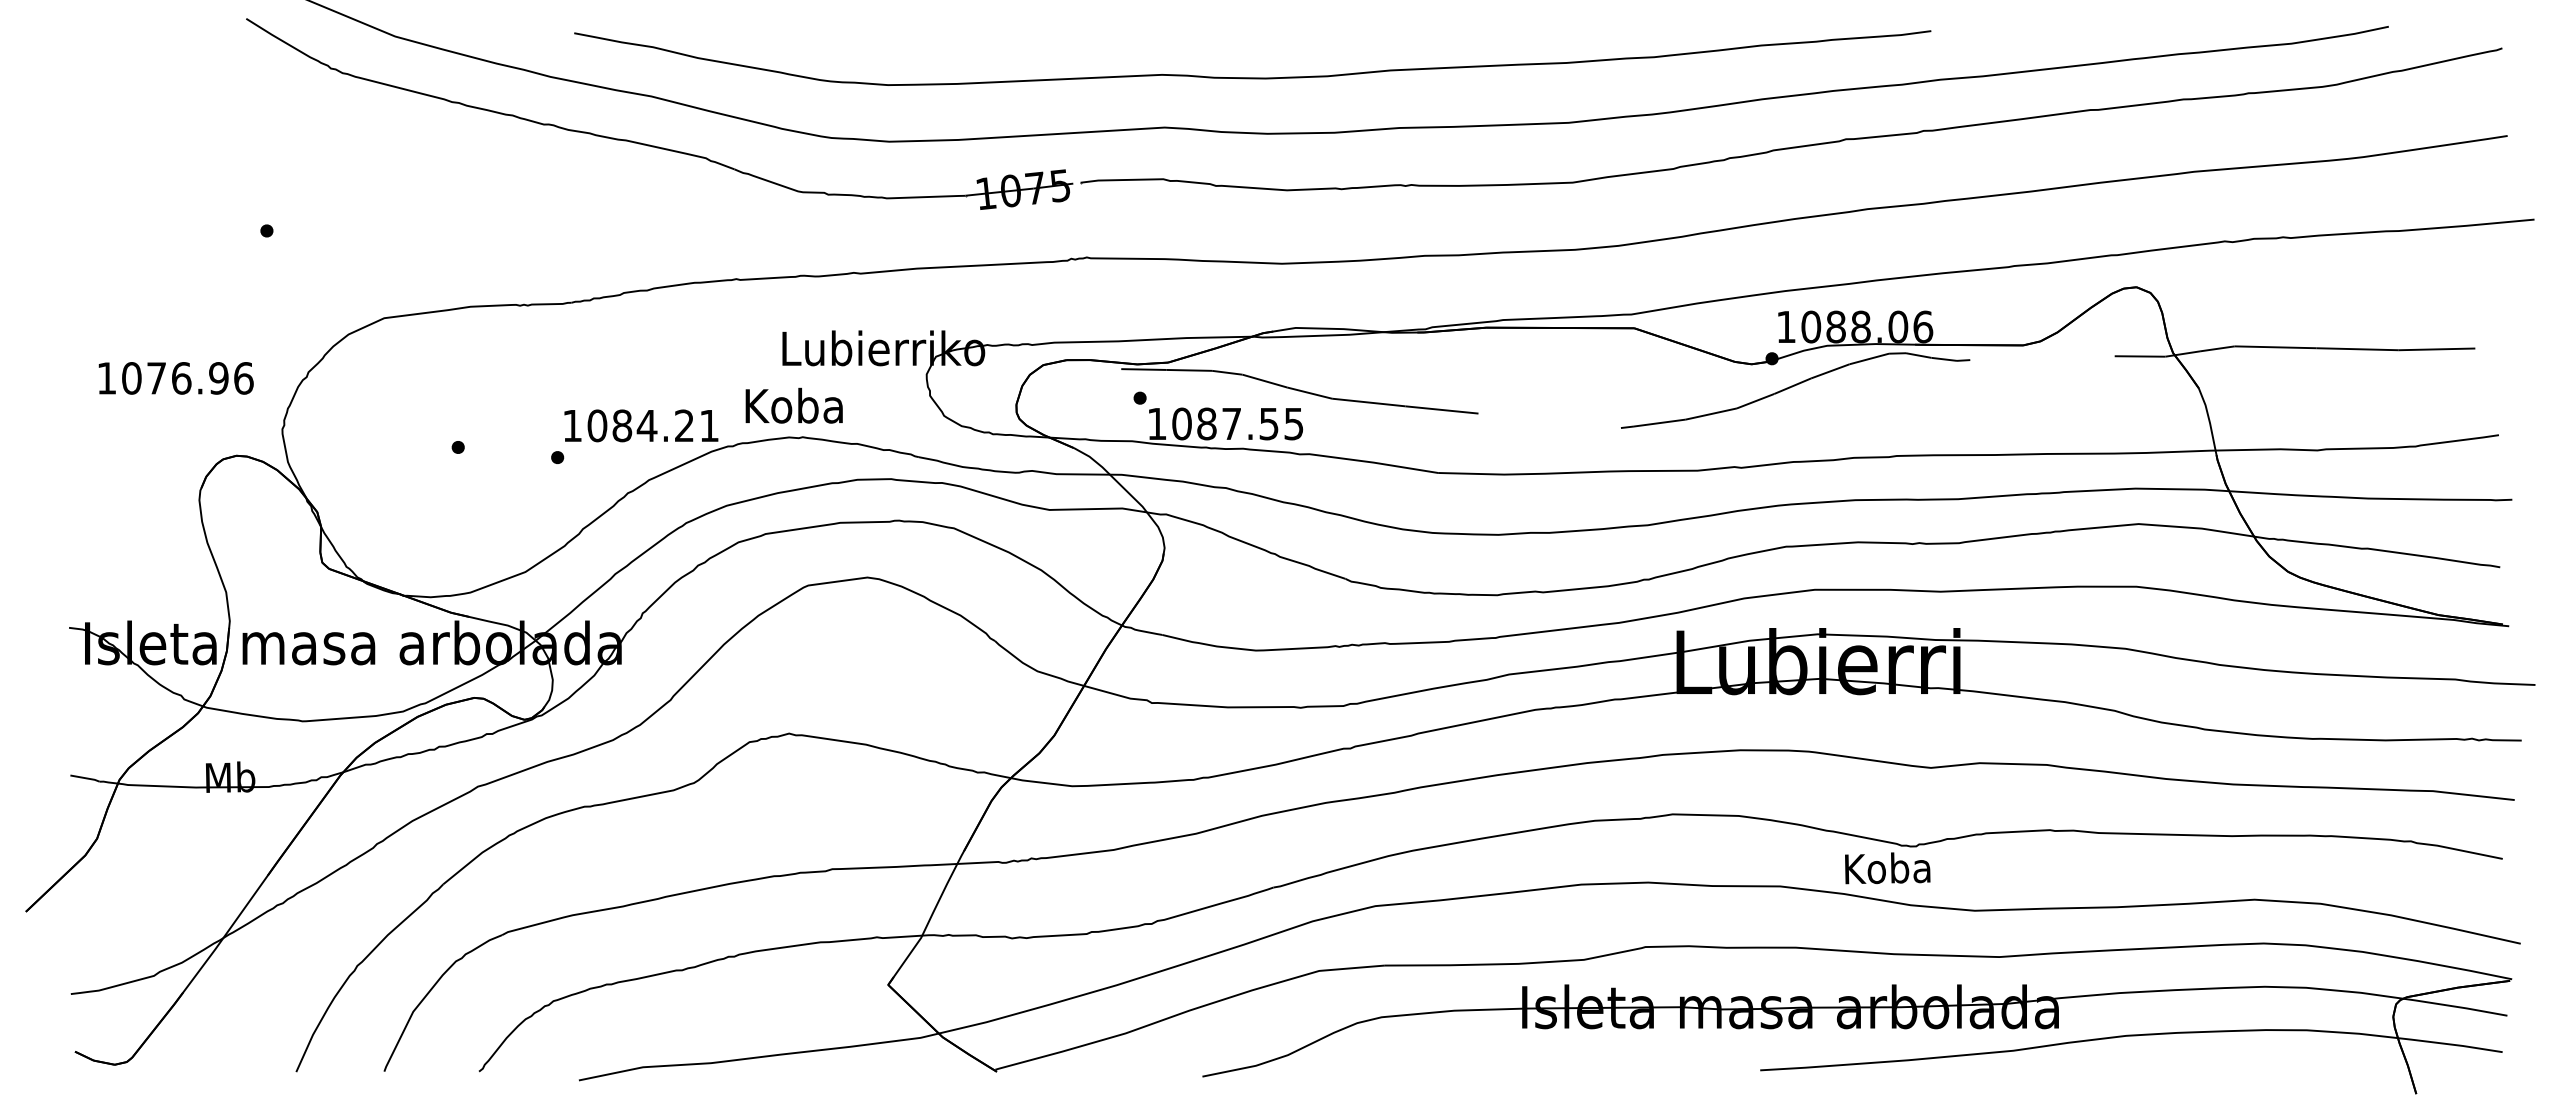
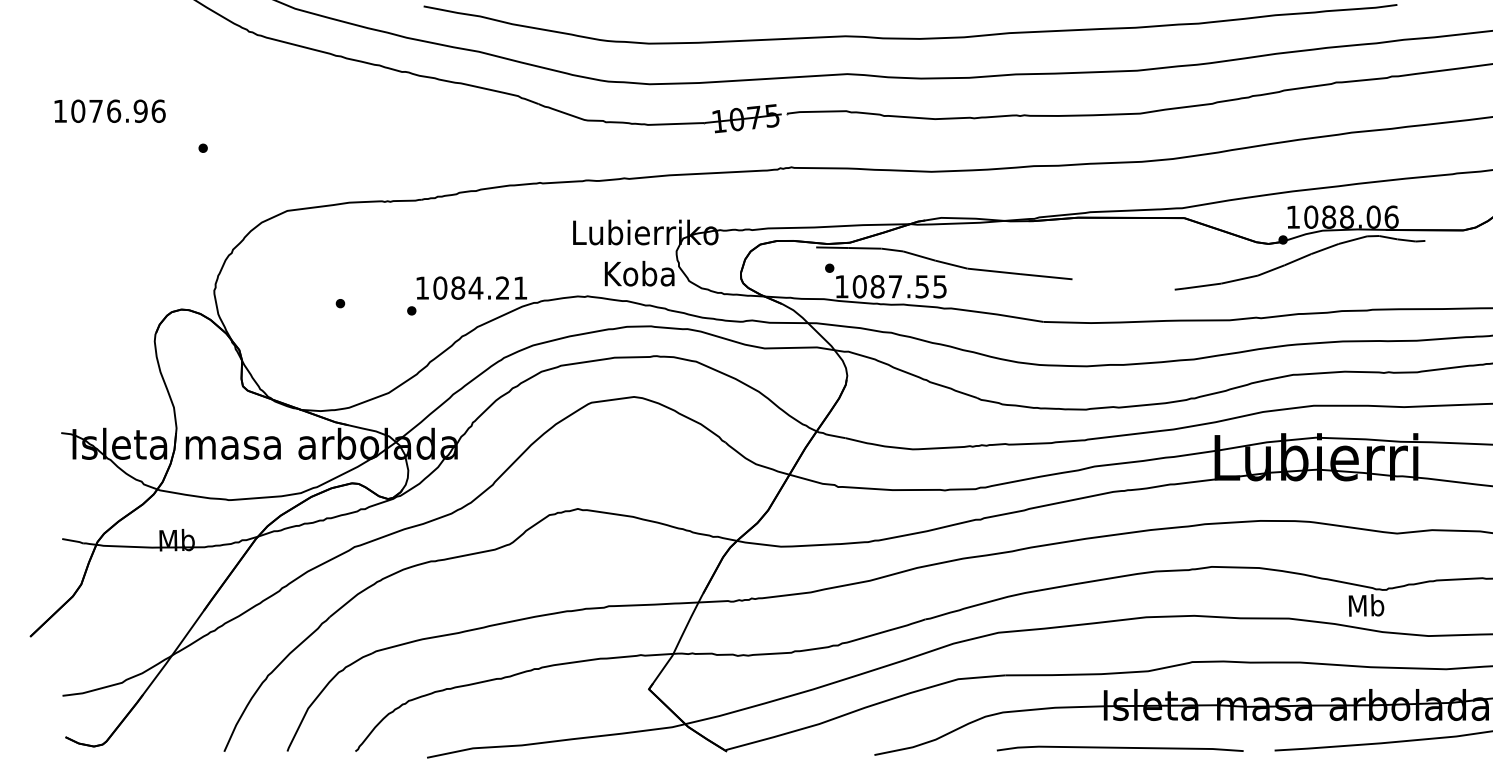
text: (175, 378) -> (109, 111), moved
text: (793, 405) -> (639, 273), moved
text: (1887, 868) -> (1365, 605), Koba -> Mb
curve: (1544, 1067) -> (1119, 748), added

